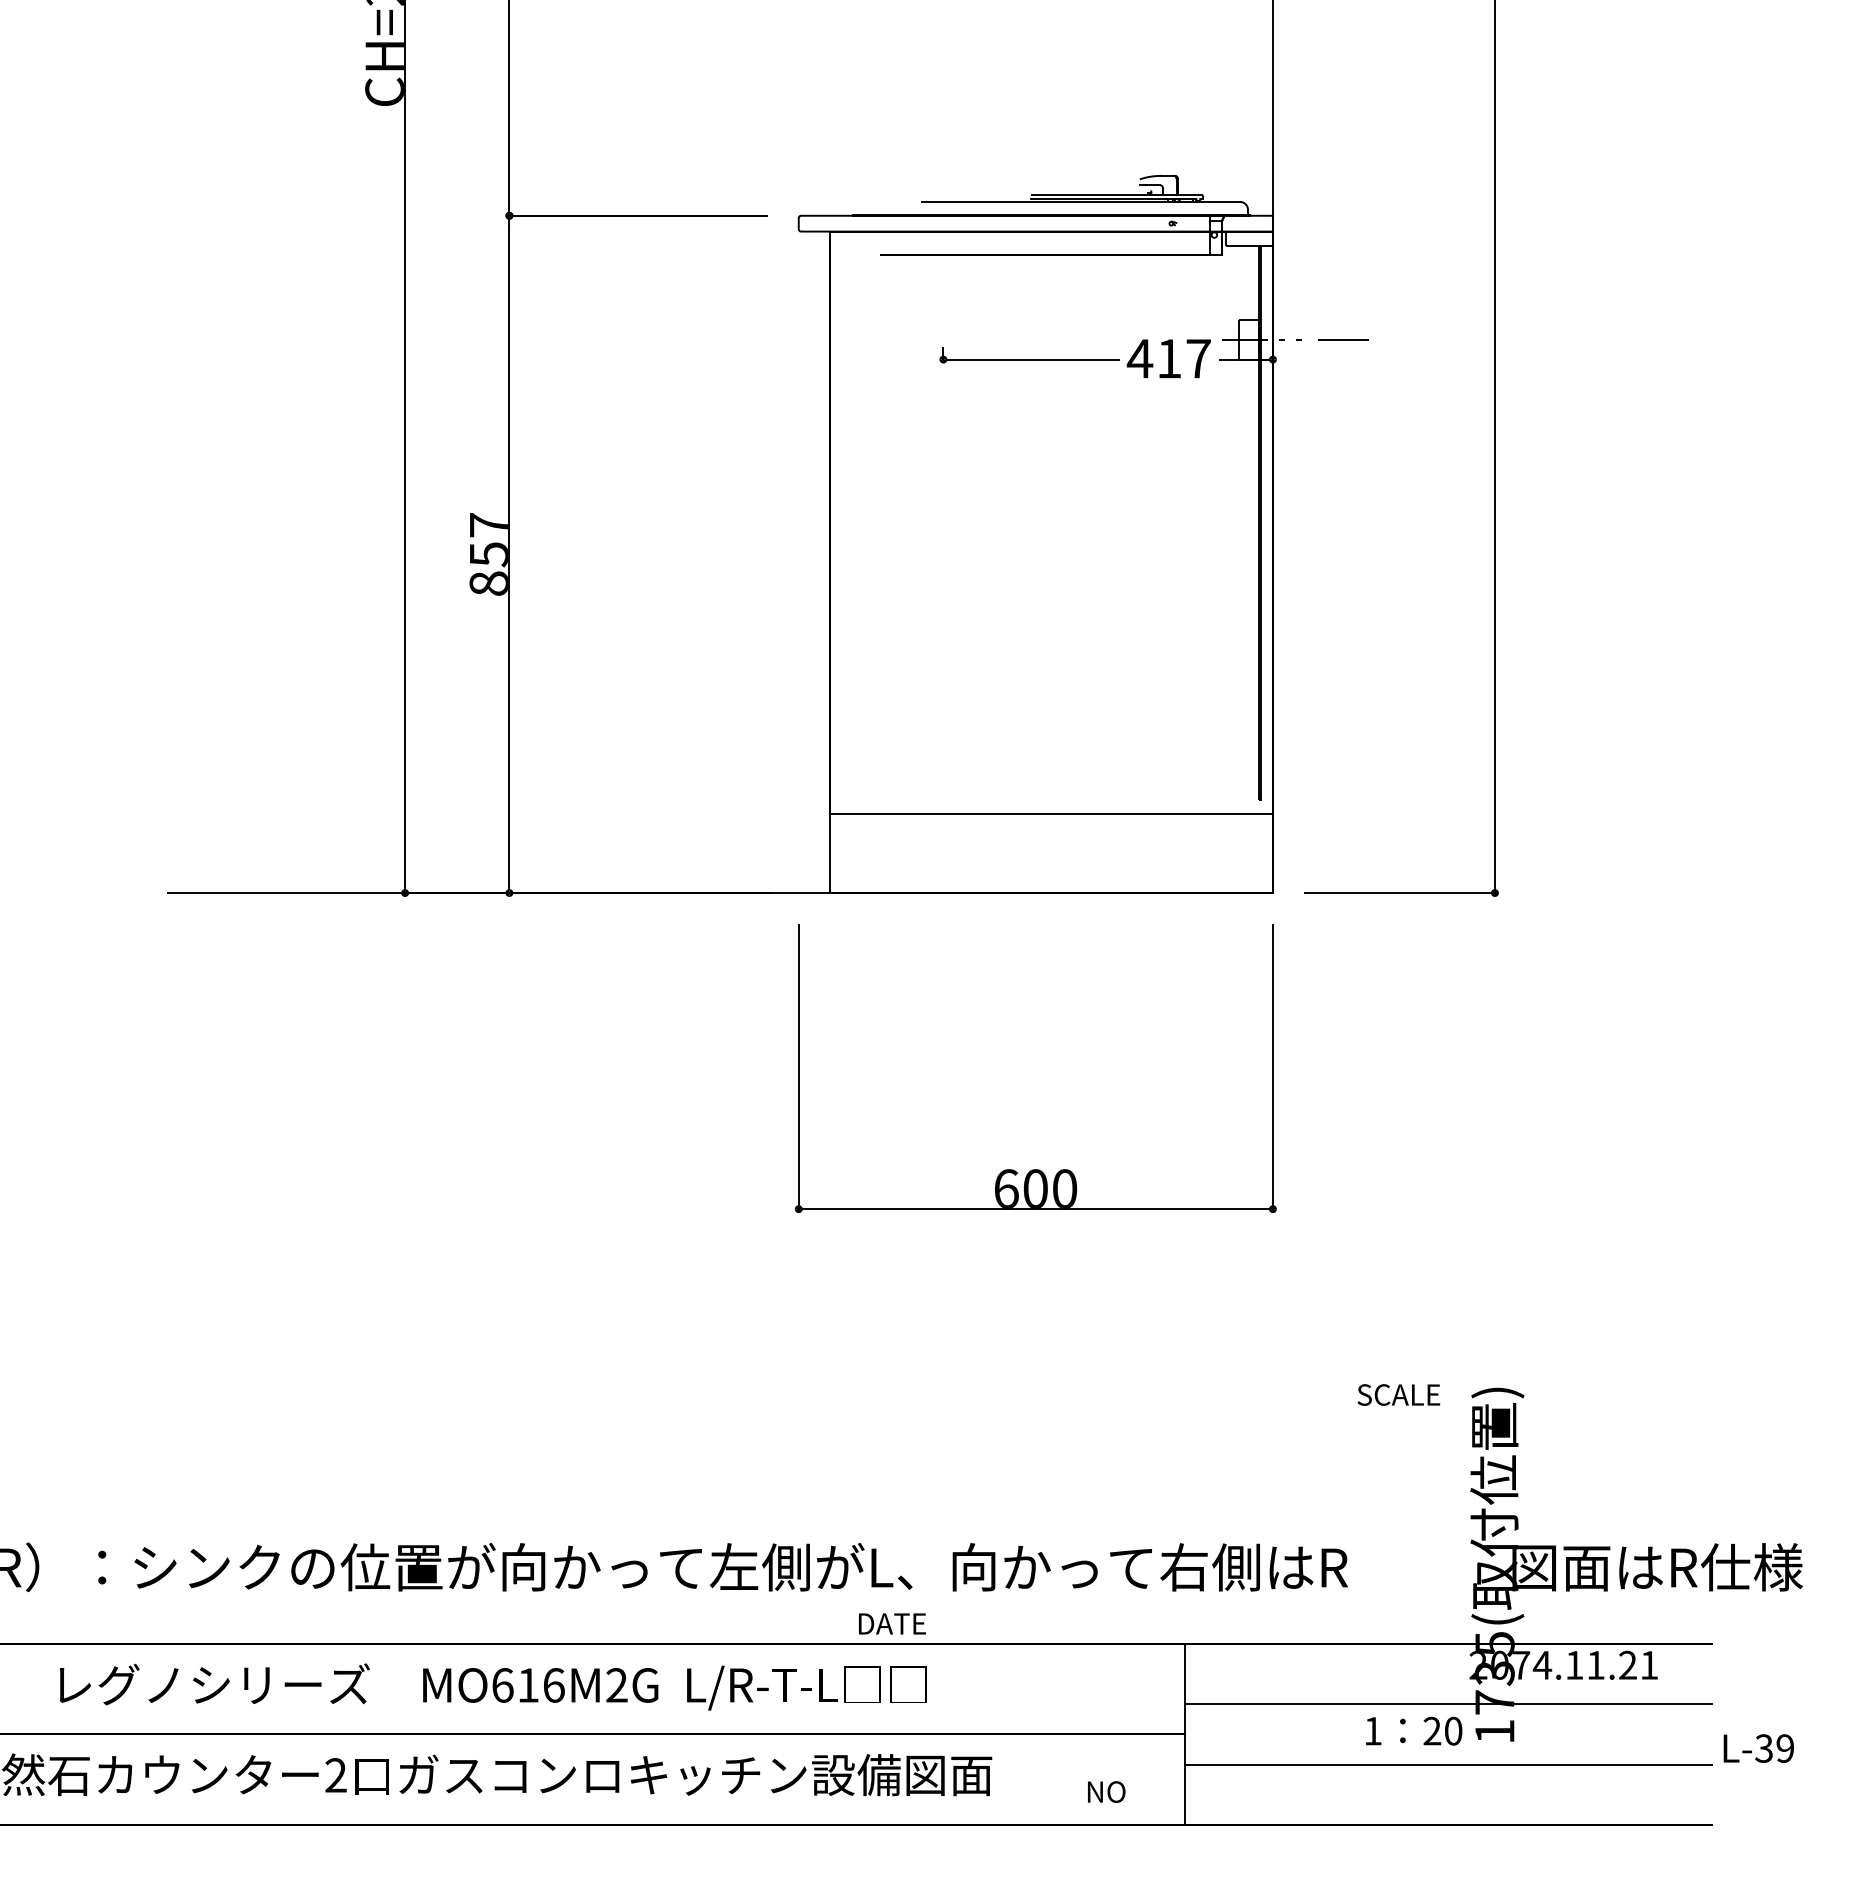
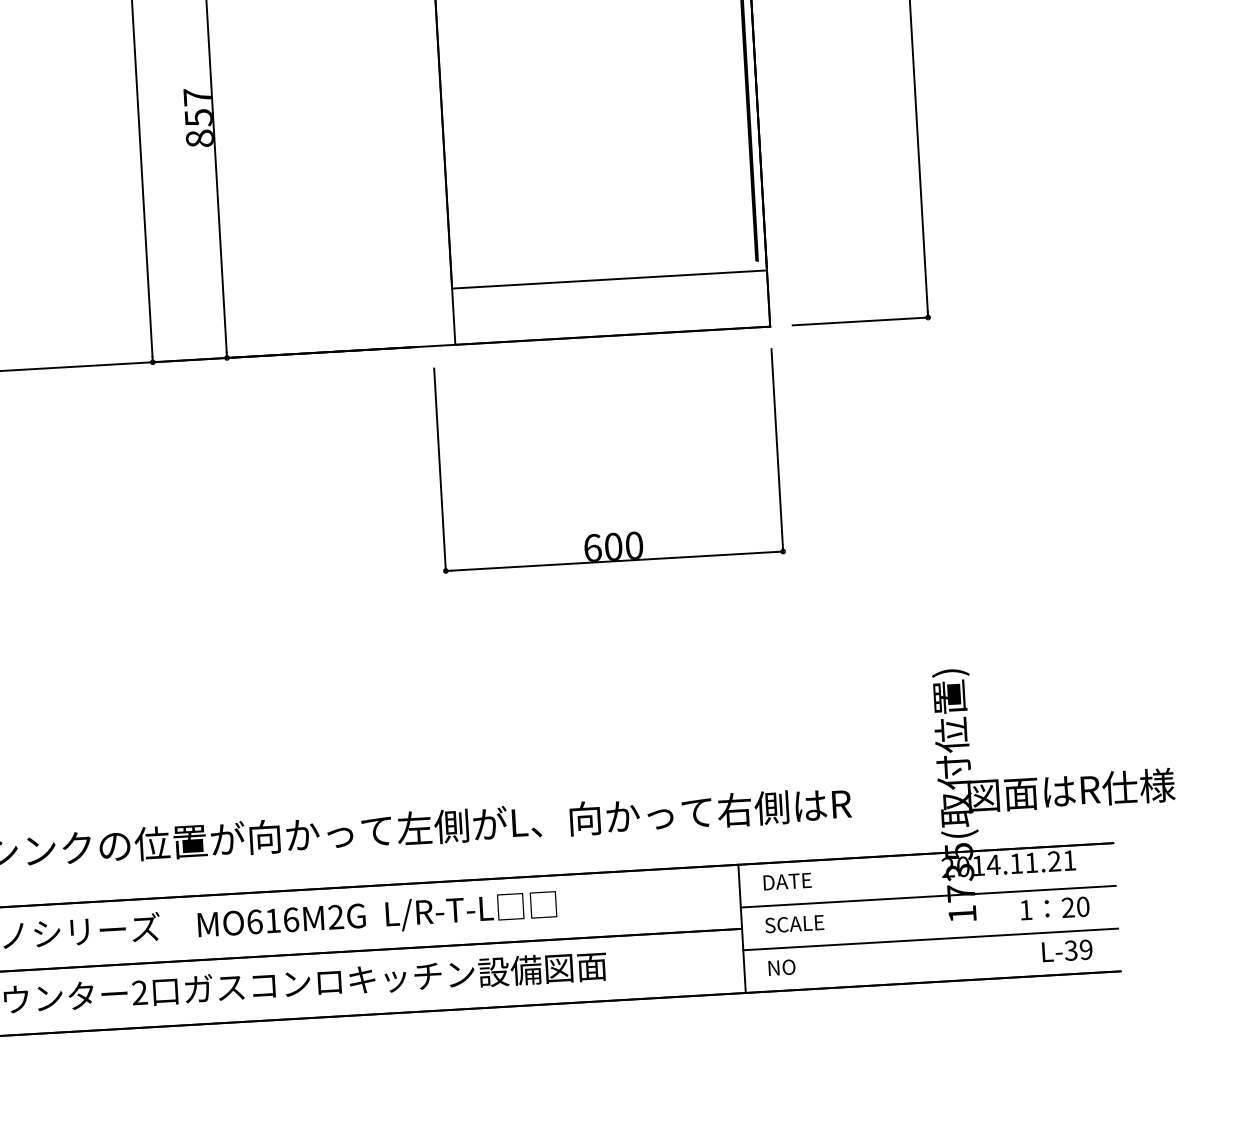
text: (1398, 1394) -> (794, 923), moved
text: (892, 1623) -> (787, 881), moved
text: (1521, 1665) -> (978, 865), 2074.11.21 -> 2014.11.21
text: (1414, 1730) -> (1055, 907), moved
text: (1758, 1748) -> (1067, 950), moved
text: (1106, 1791) -> (781, 967), moved

